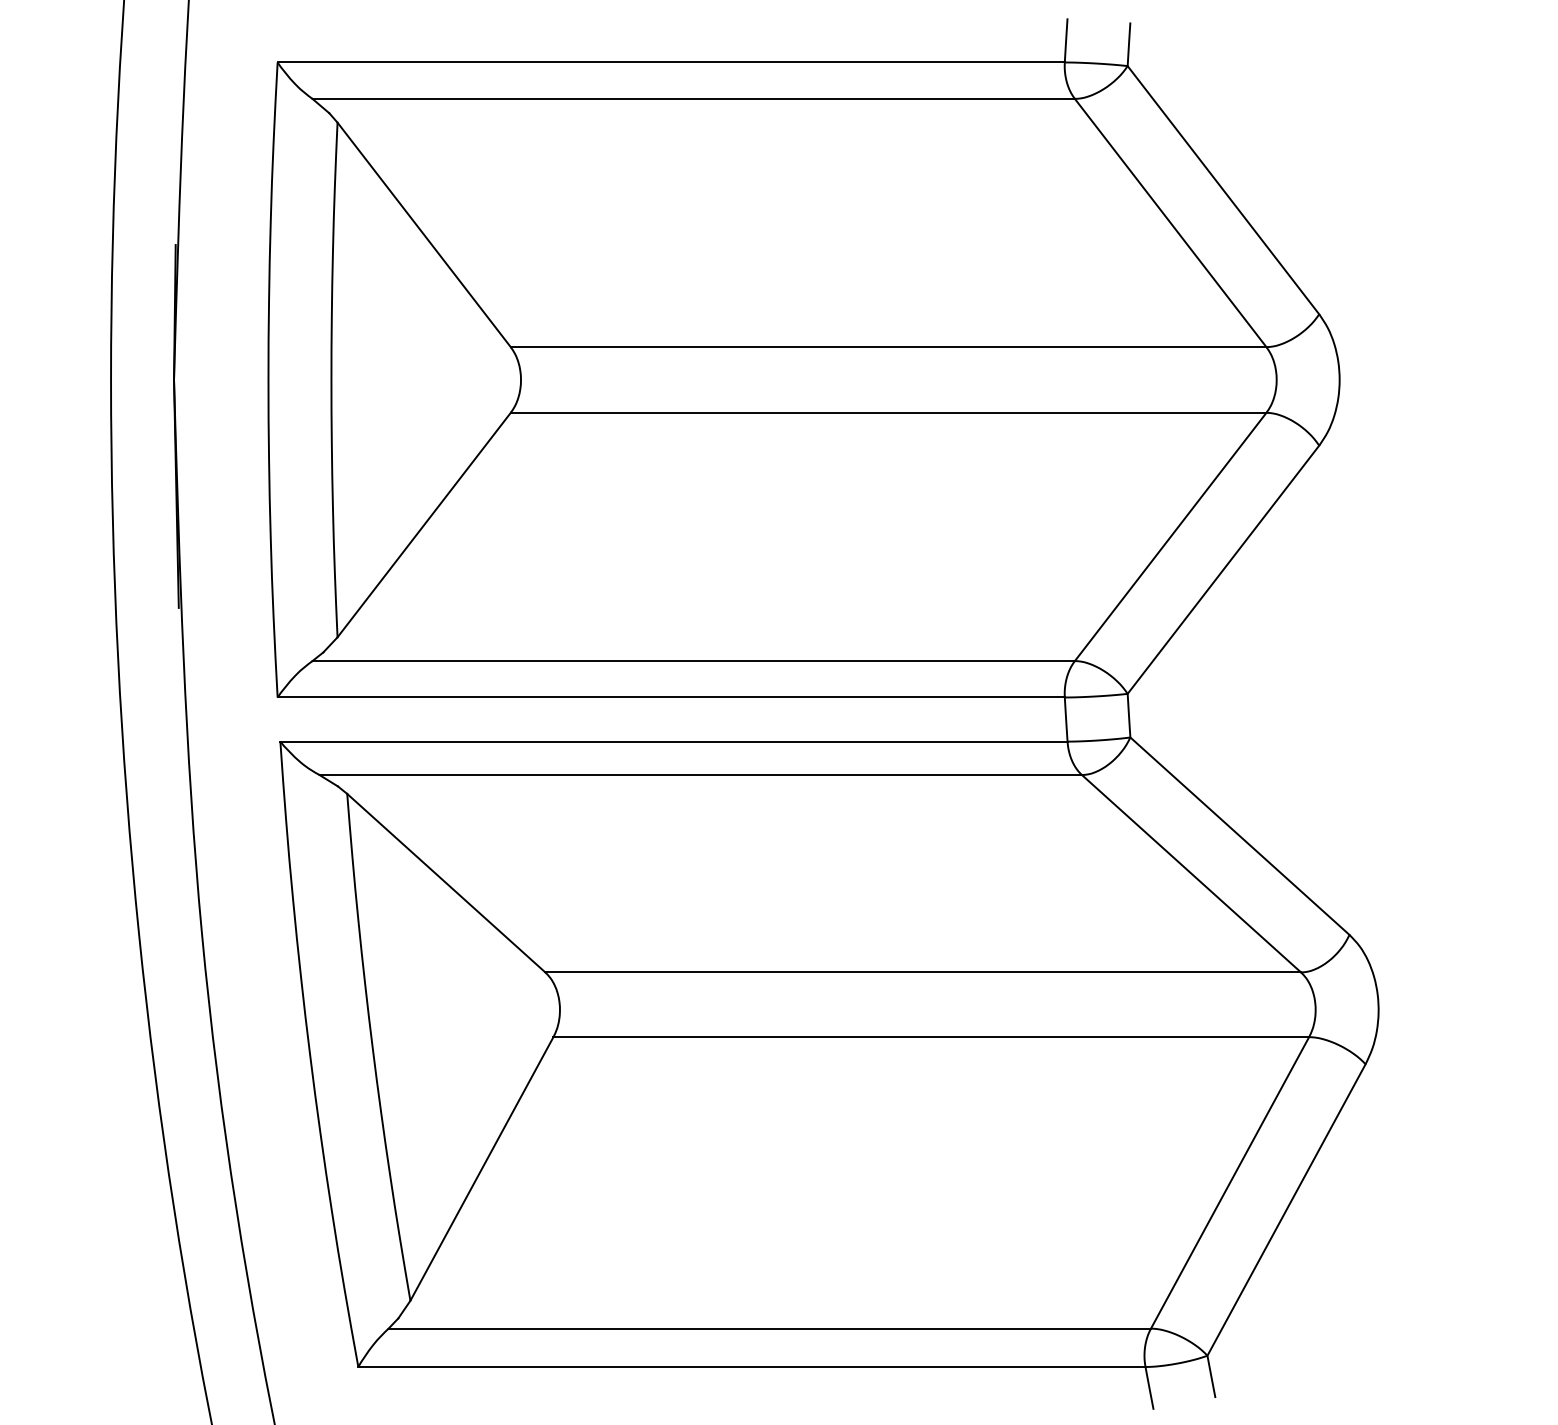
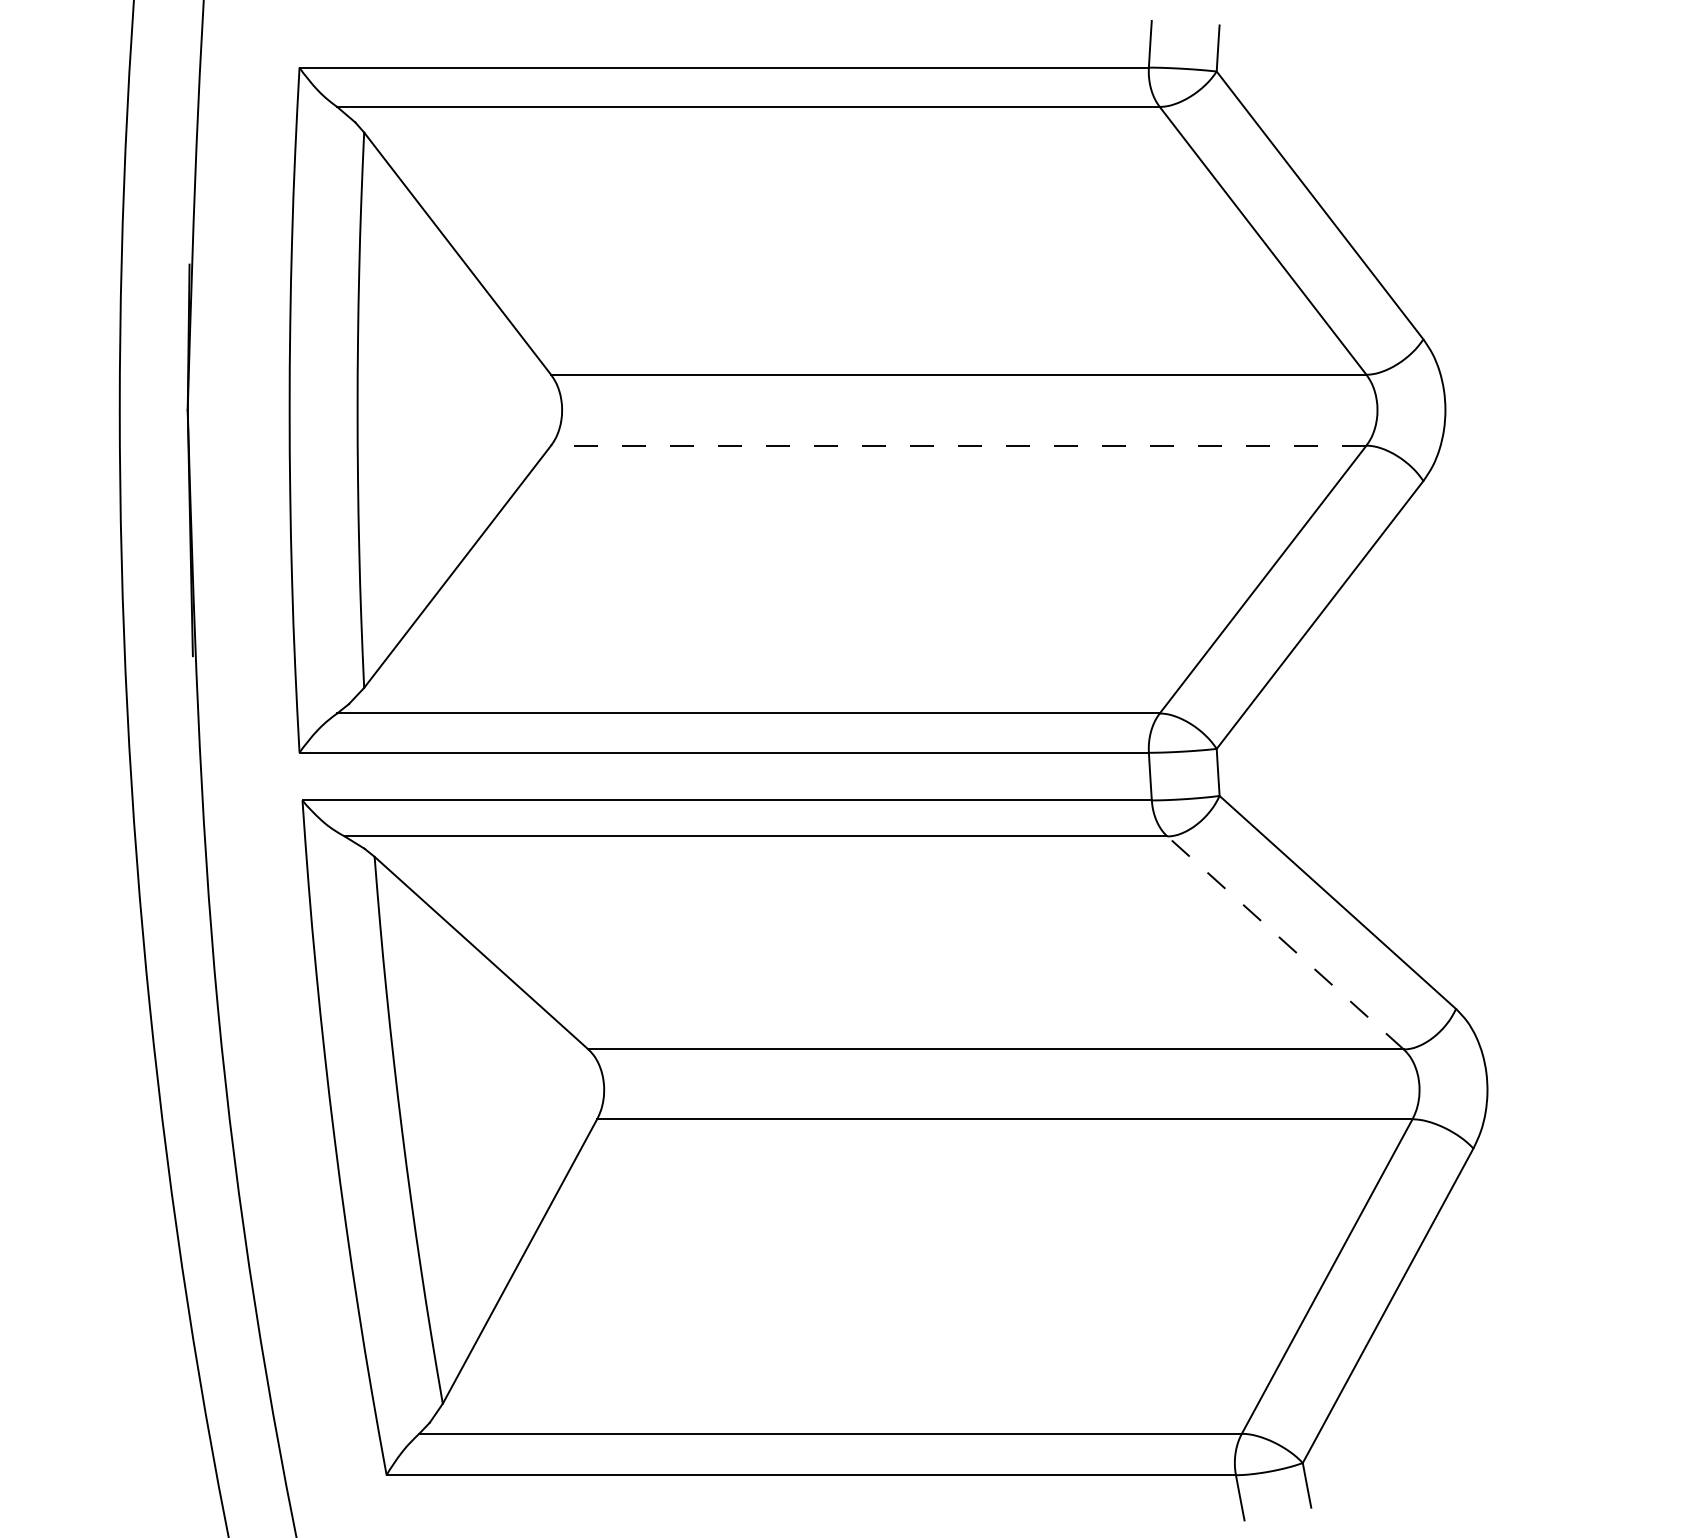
line: (888, 412) -> (958, 445), solid -> dashed
line: (1191, 873) -> (1285, 942), solid -> dashed

